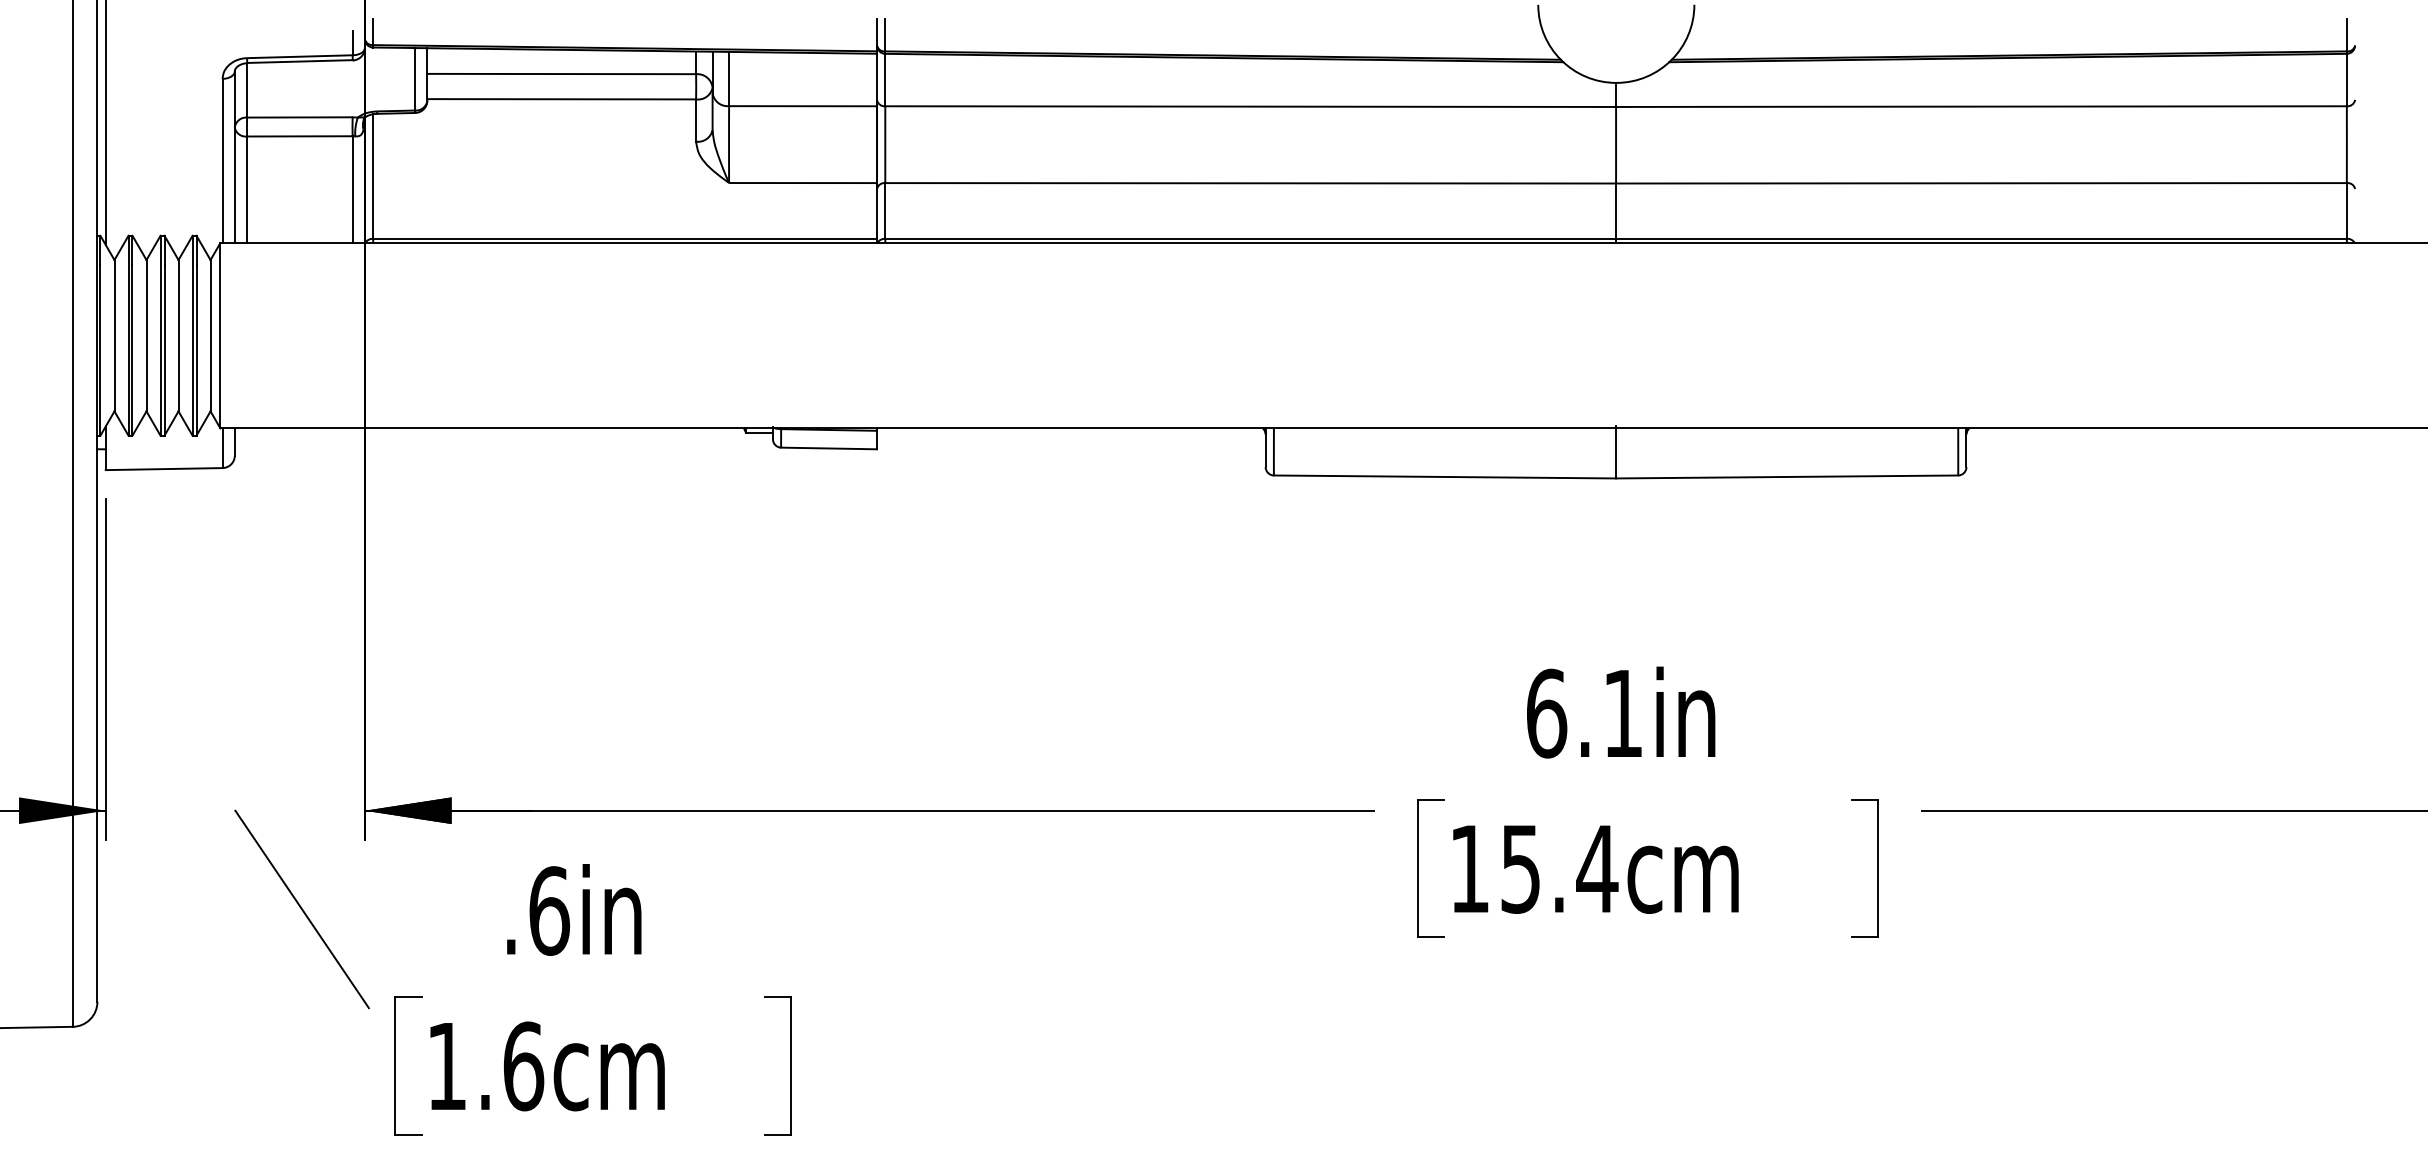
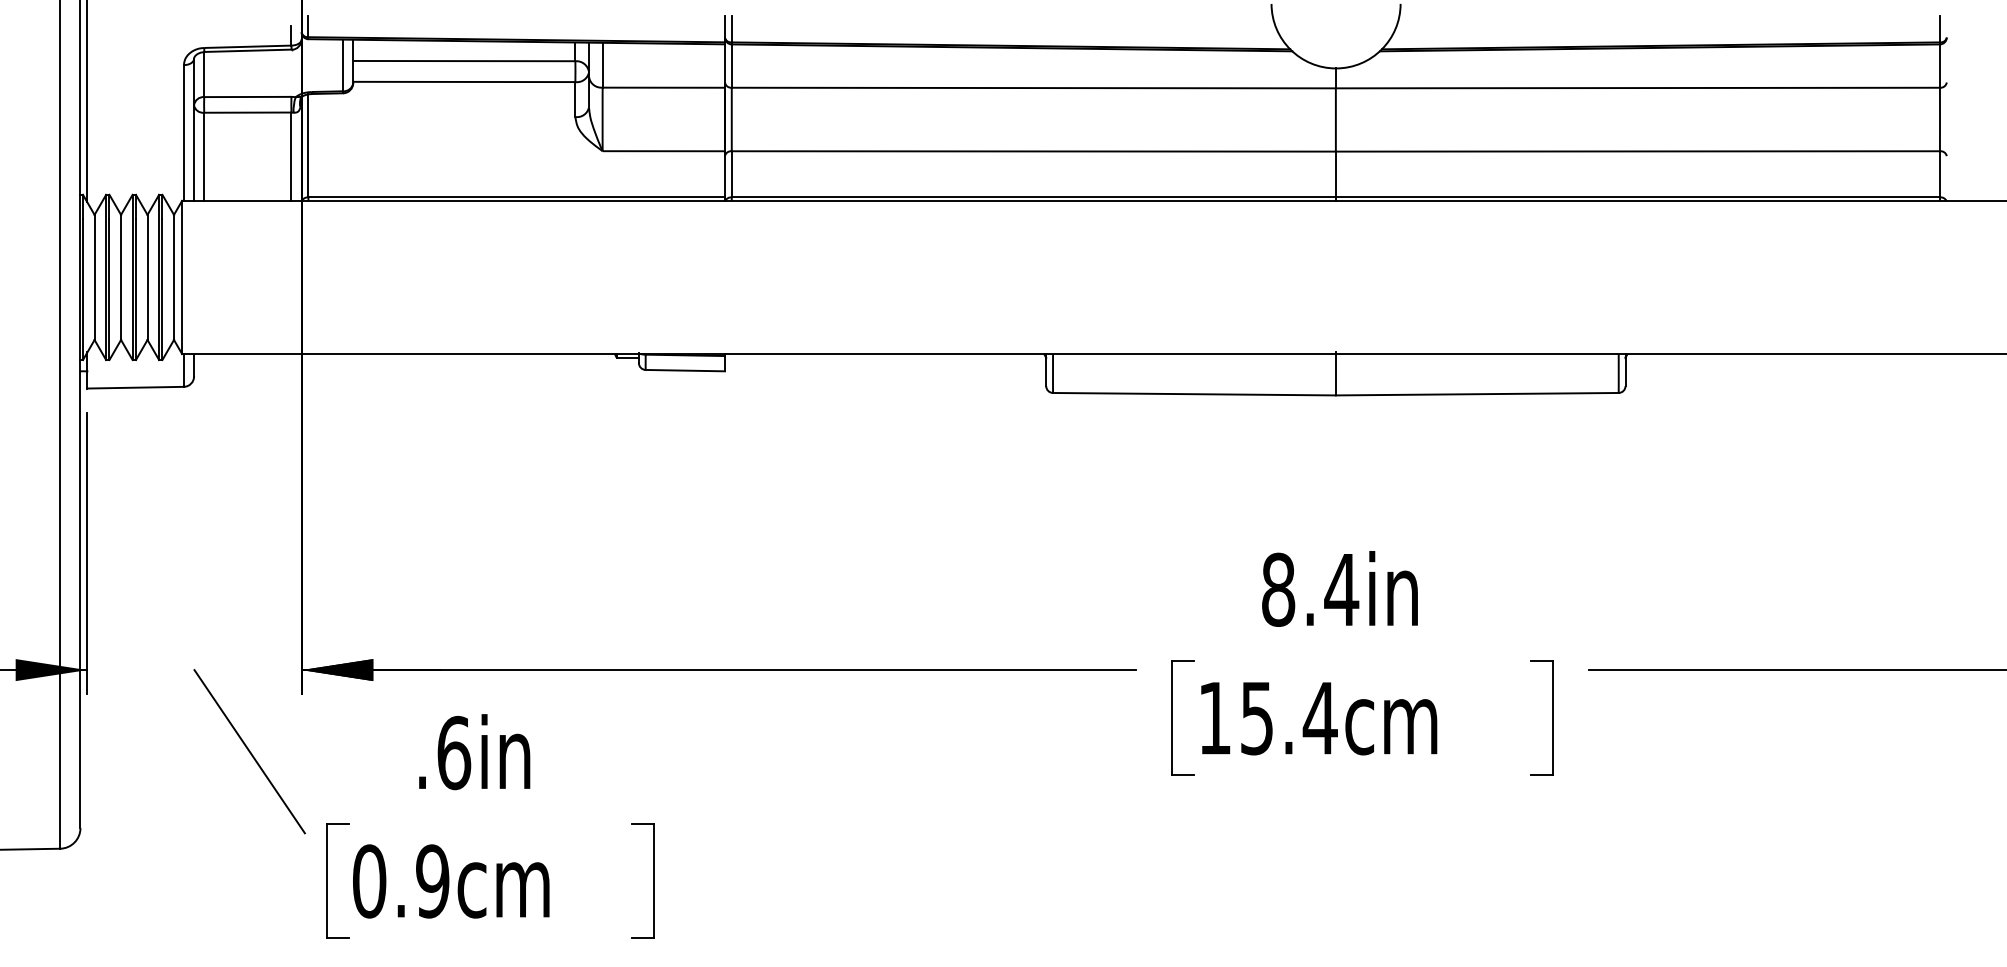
text: (1585, 713) -> (1310, 589), 6.1in -> 8.4in
text: (485, 1066) -> (401, 881), 1.6cm -> 0.9cm

